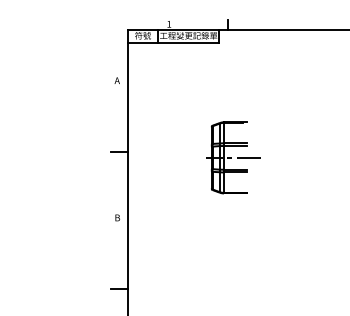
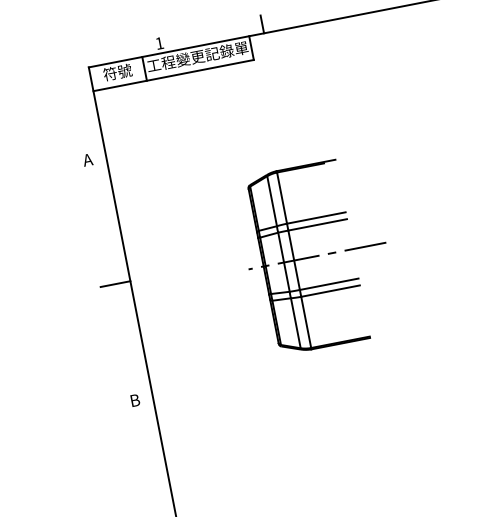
part: (233, 157) -> (317, 255), size x1.43

